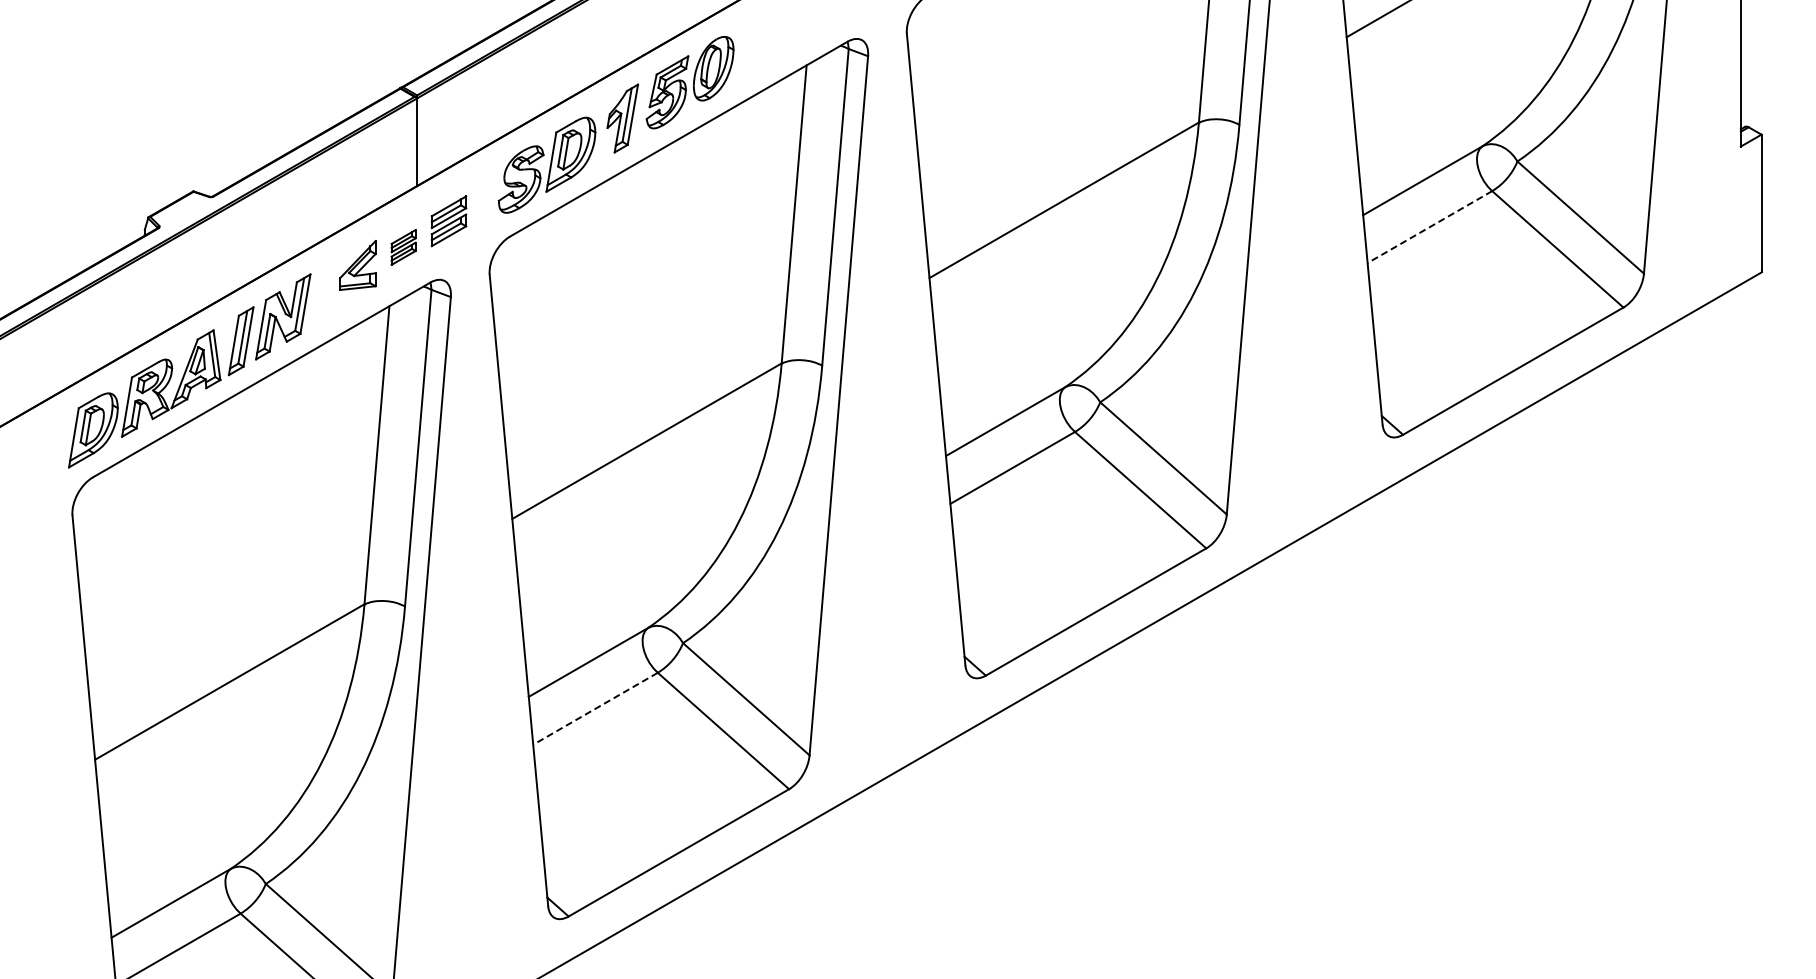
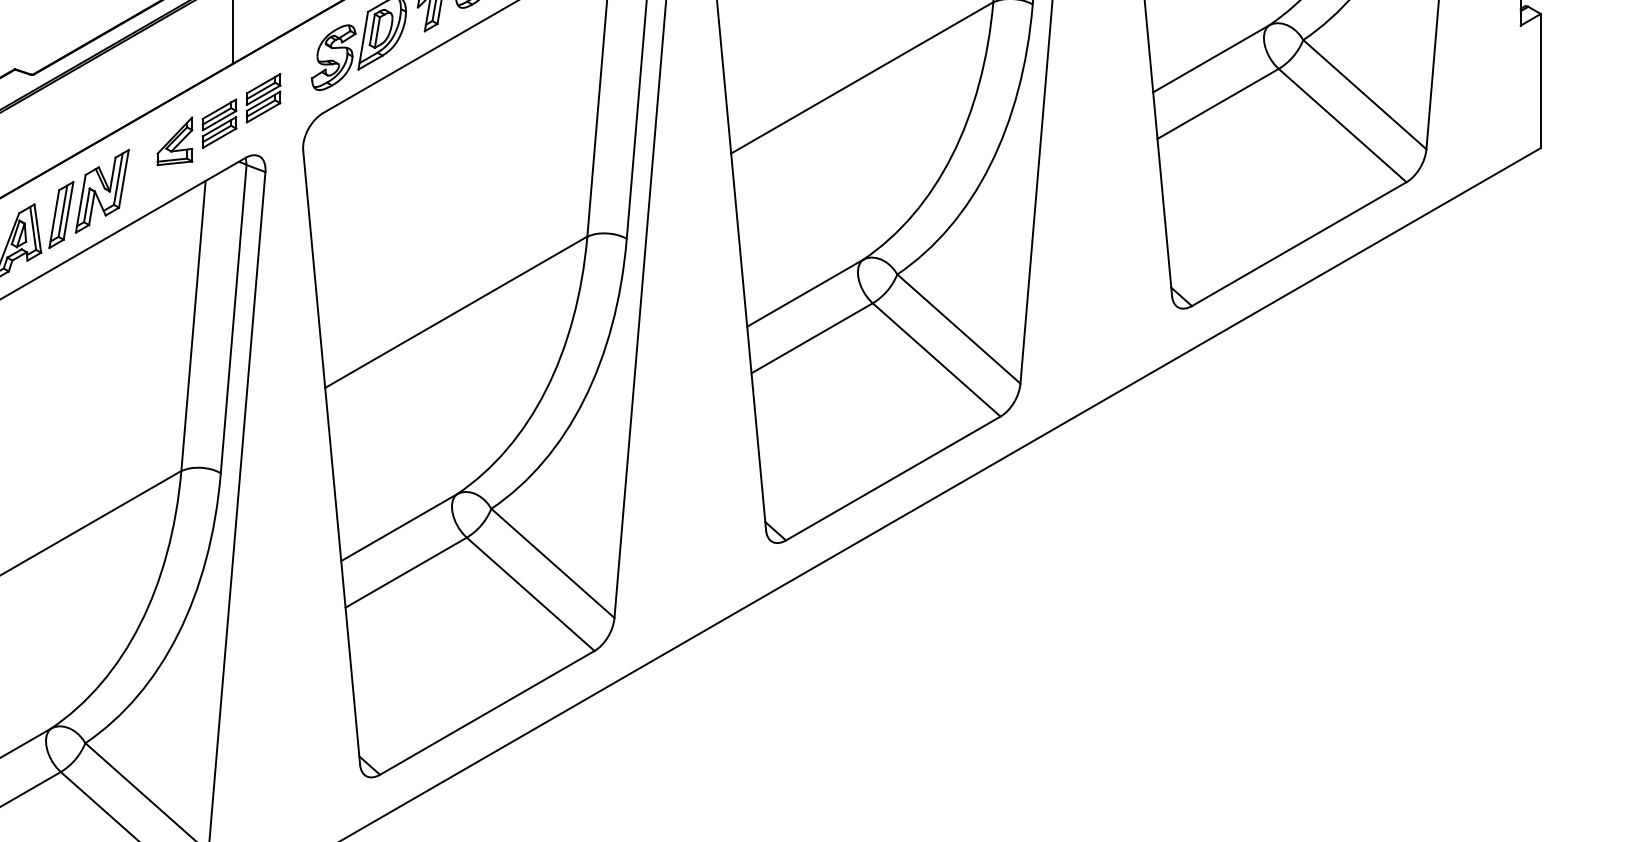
line: (1429, 227) -> (1217, 104), dashed -> solid
part: (403, 247) -> (219, 123), size x1.43
line: (595, 708) -> (406, 572), dashed -> solid

